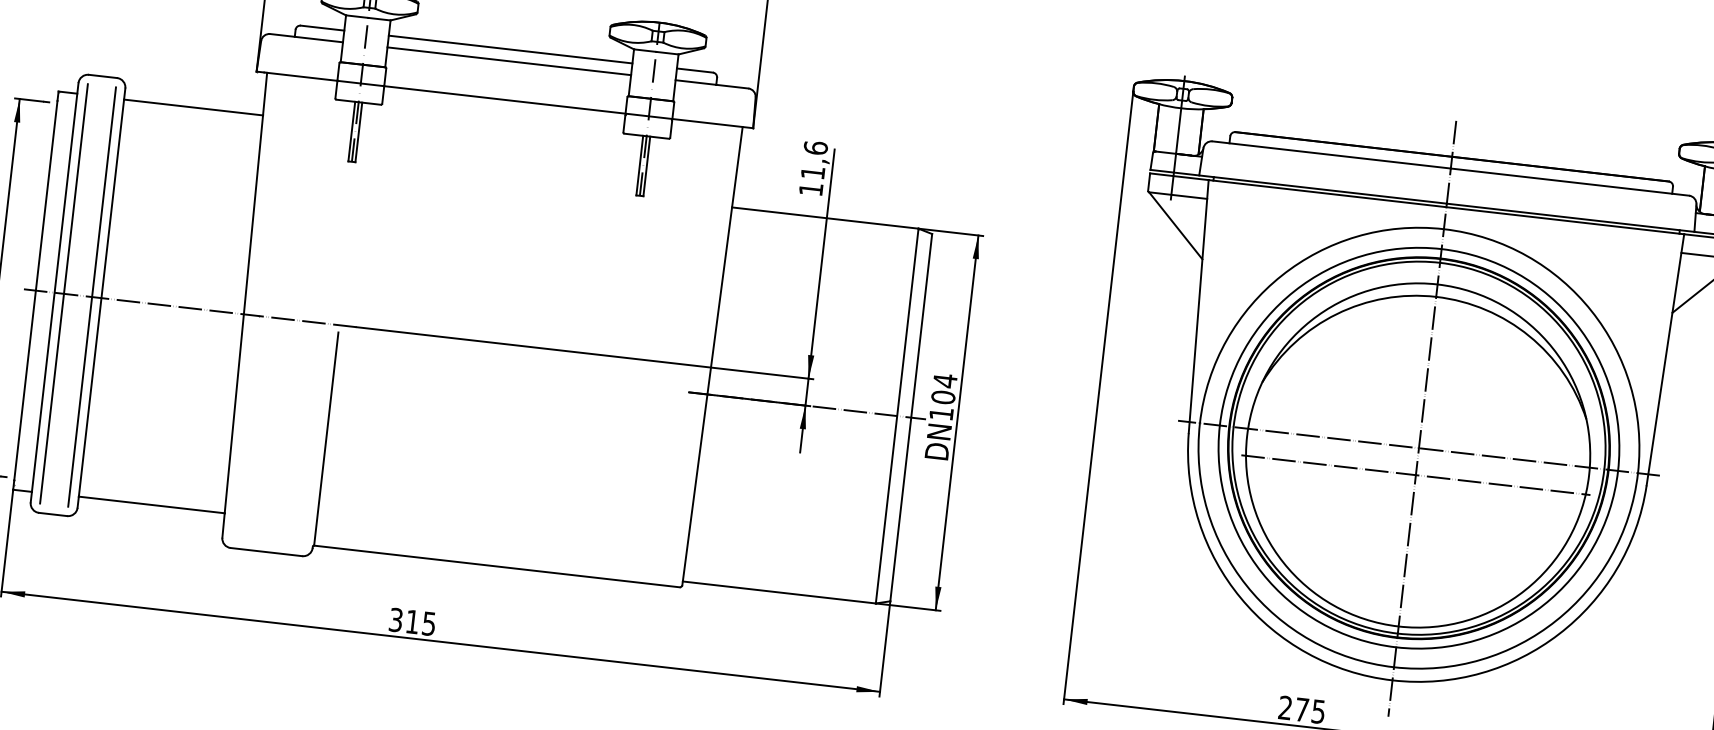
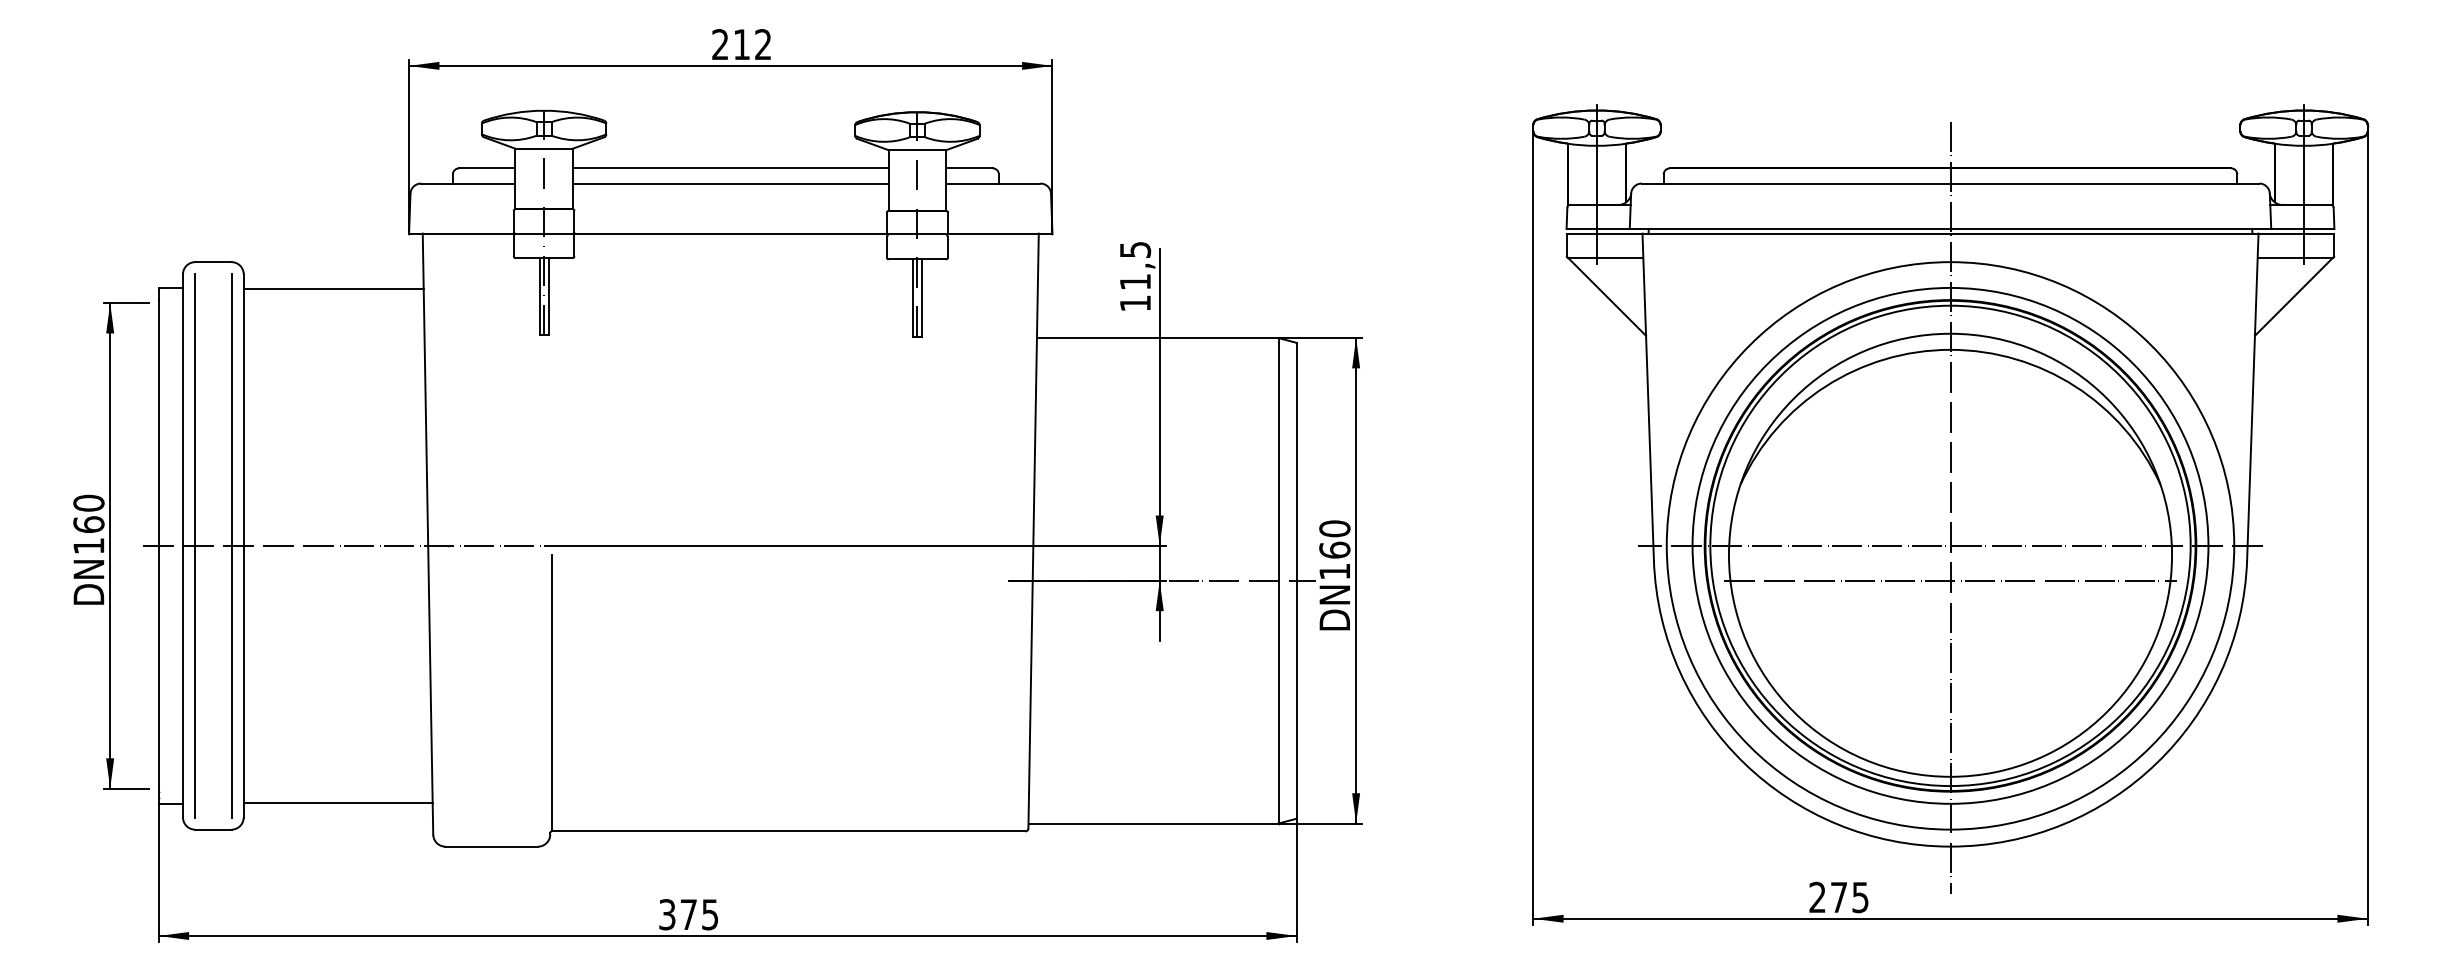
text: (815, 147) -> (1135, 249), 11,6 -> 11,5
text: (944, 389) -> (1334, 539), 104 -> 160
text: (412, 621) -> (688, 914), 315 -> 375

